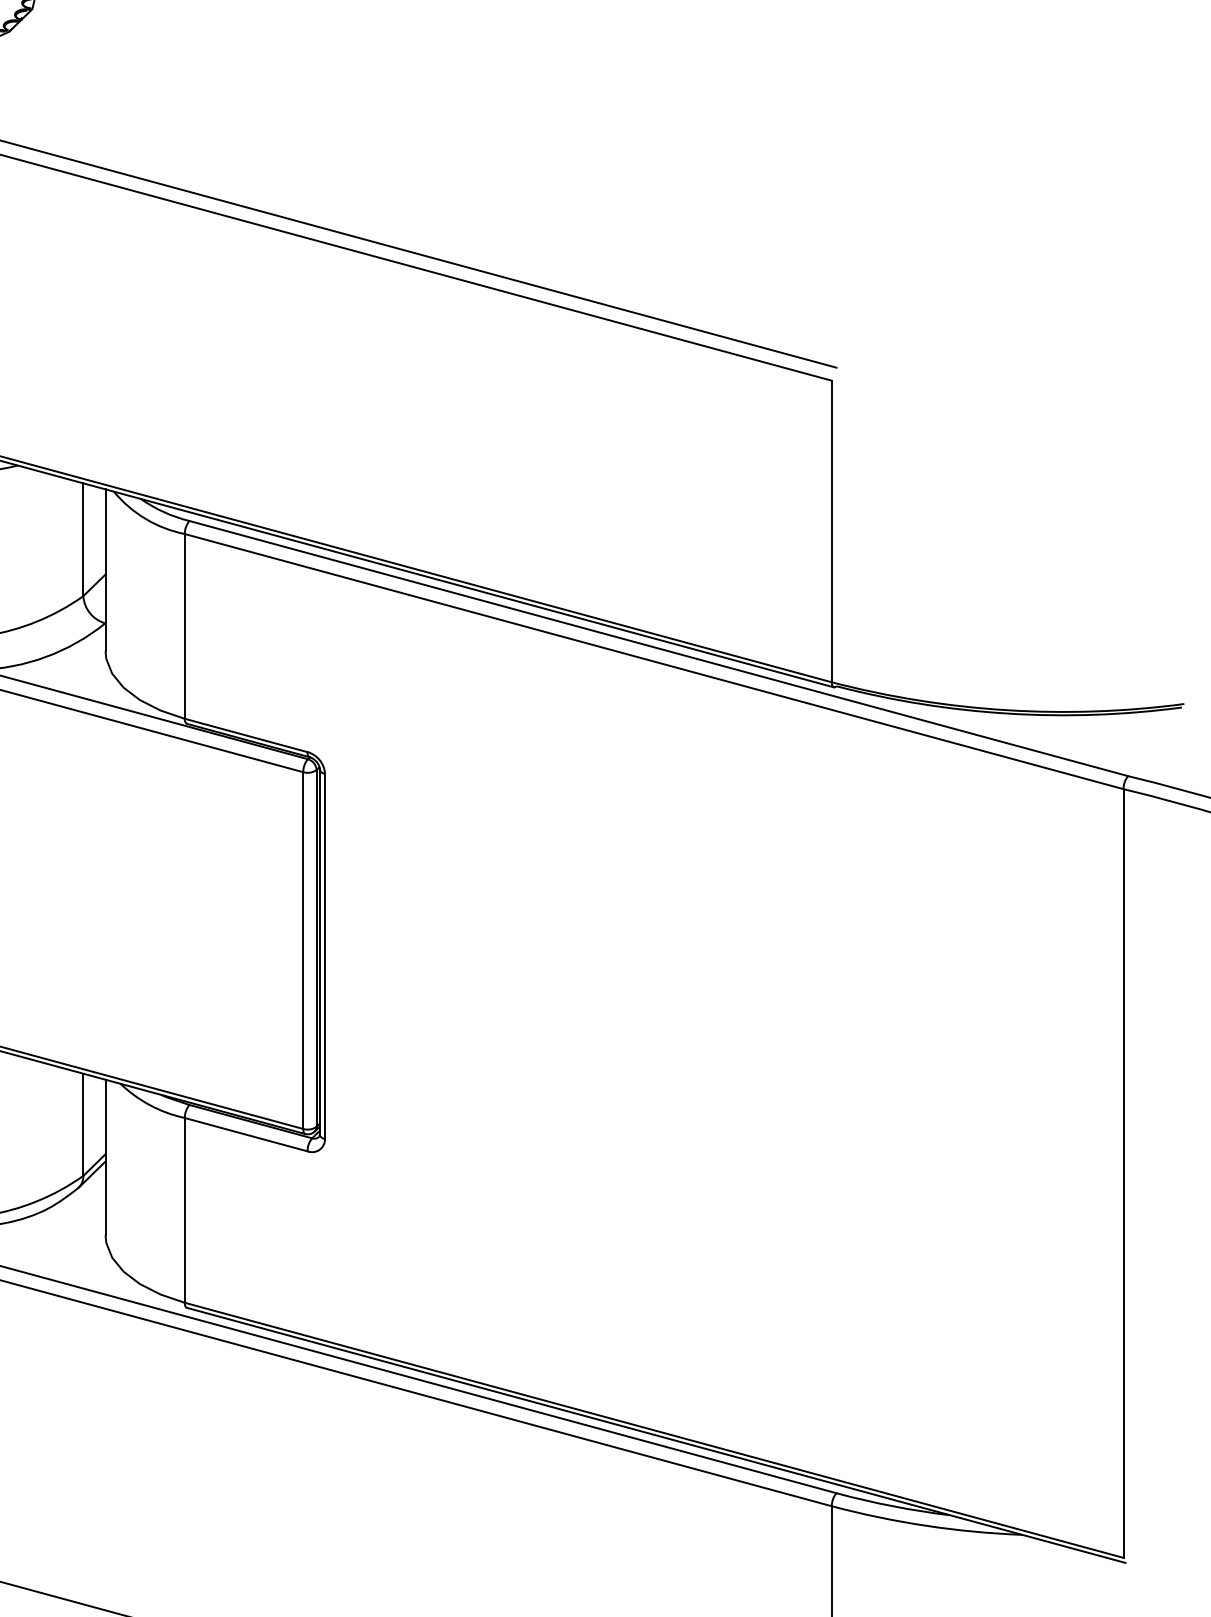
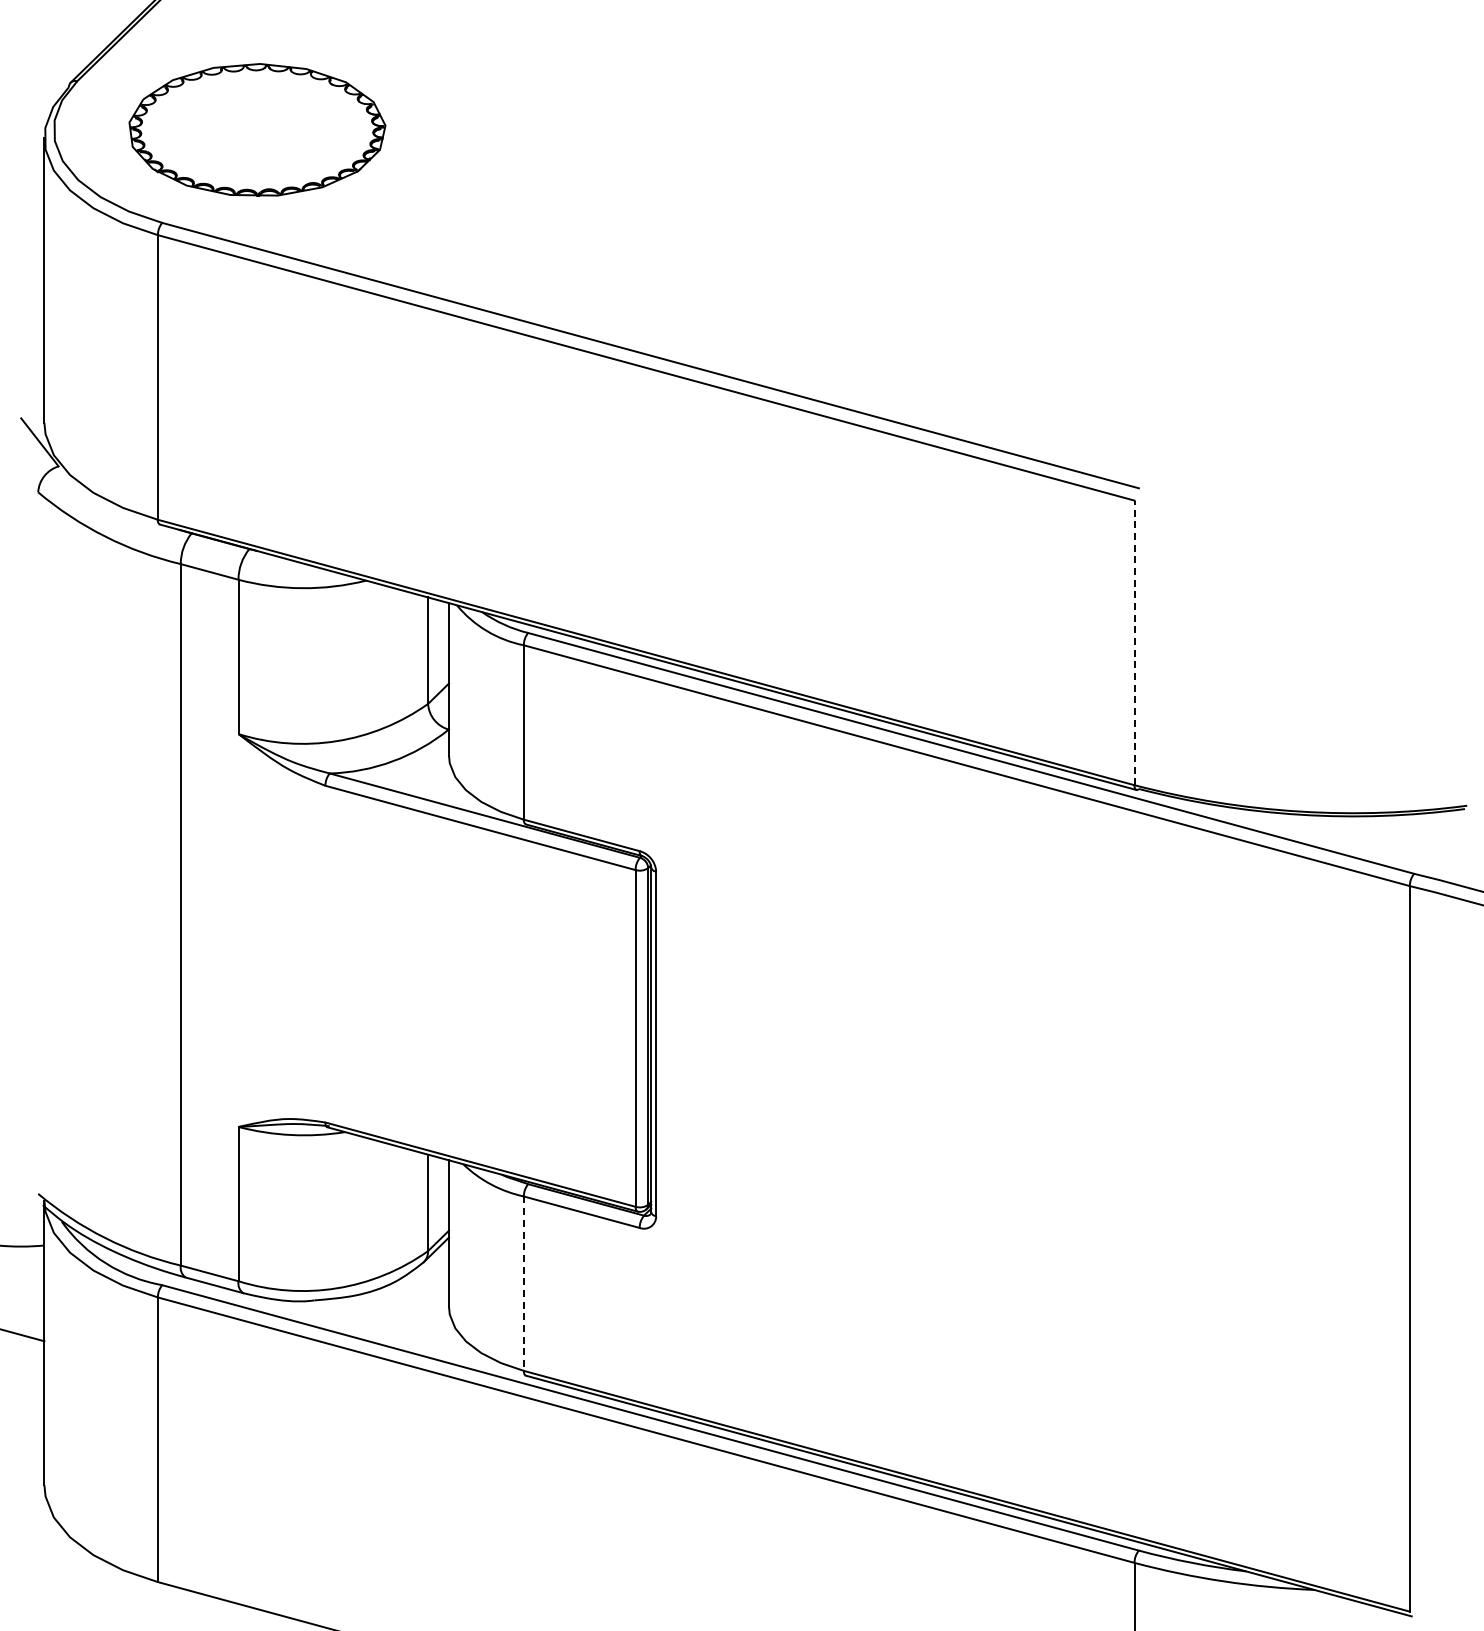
line: (831, 531) -> (1134, 642), solid -> dashed
line: (184, 1211) -> (523, 1284), solid -> dashed

